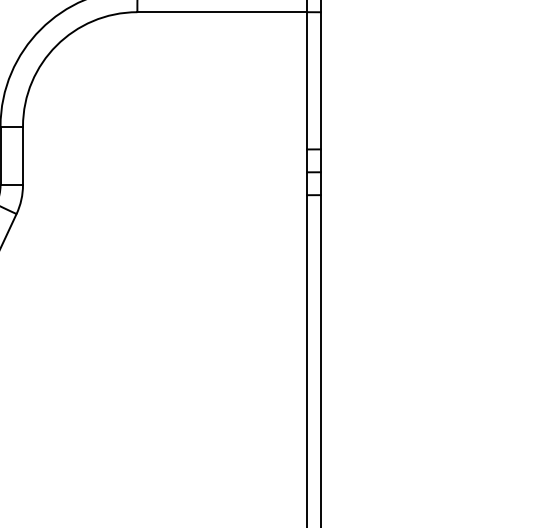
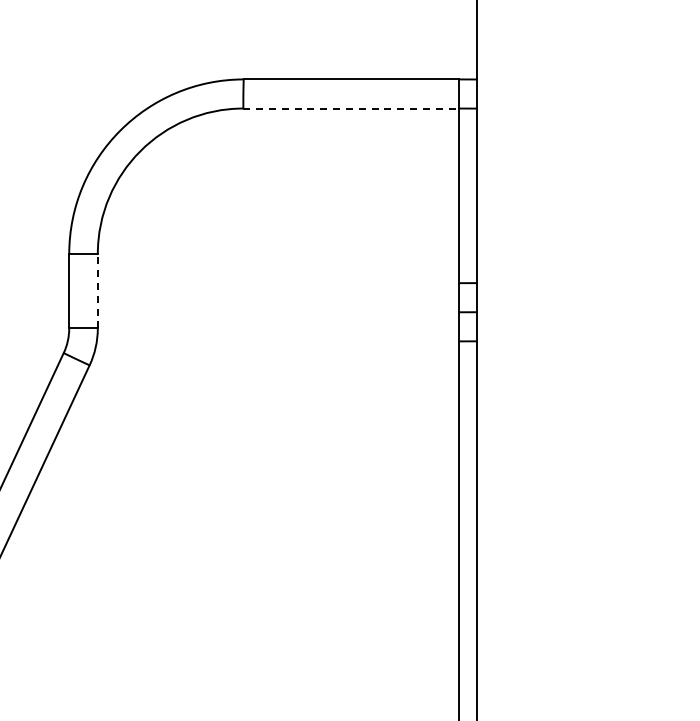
line: (222, 12) -> (351, 108), solid -> dashed
line: (22, 155) -> (97, 290), solid -> dashed

